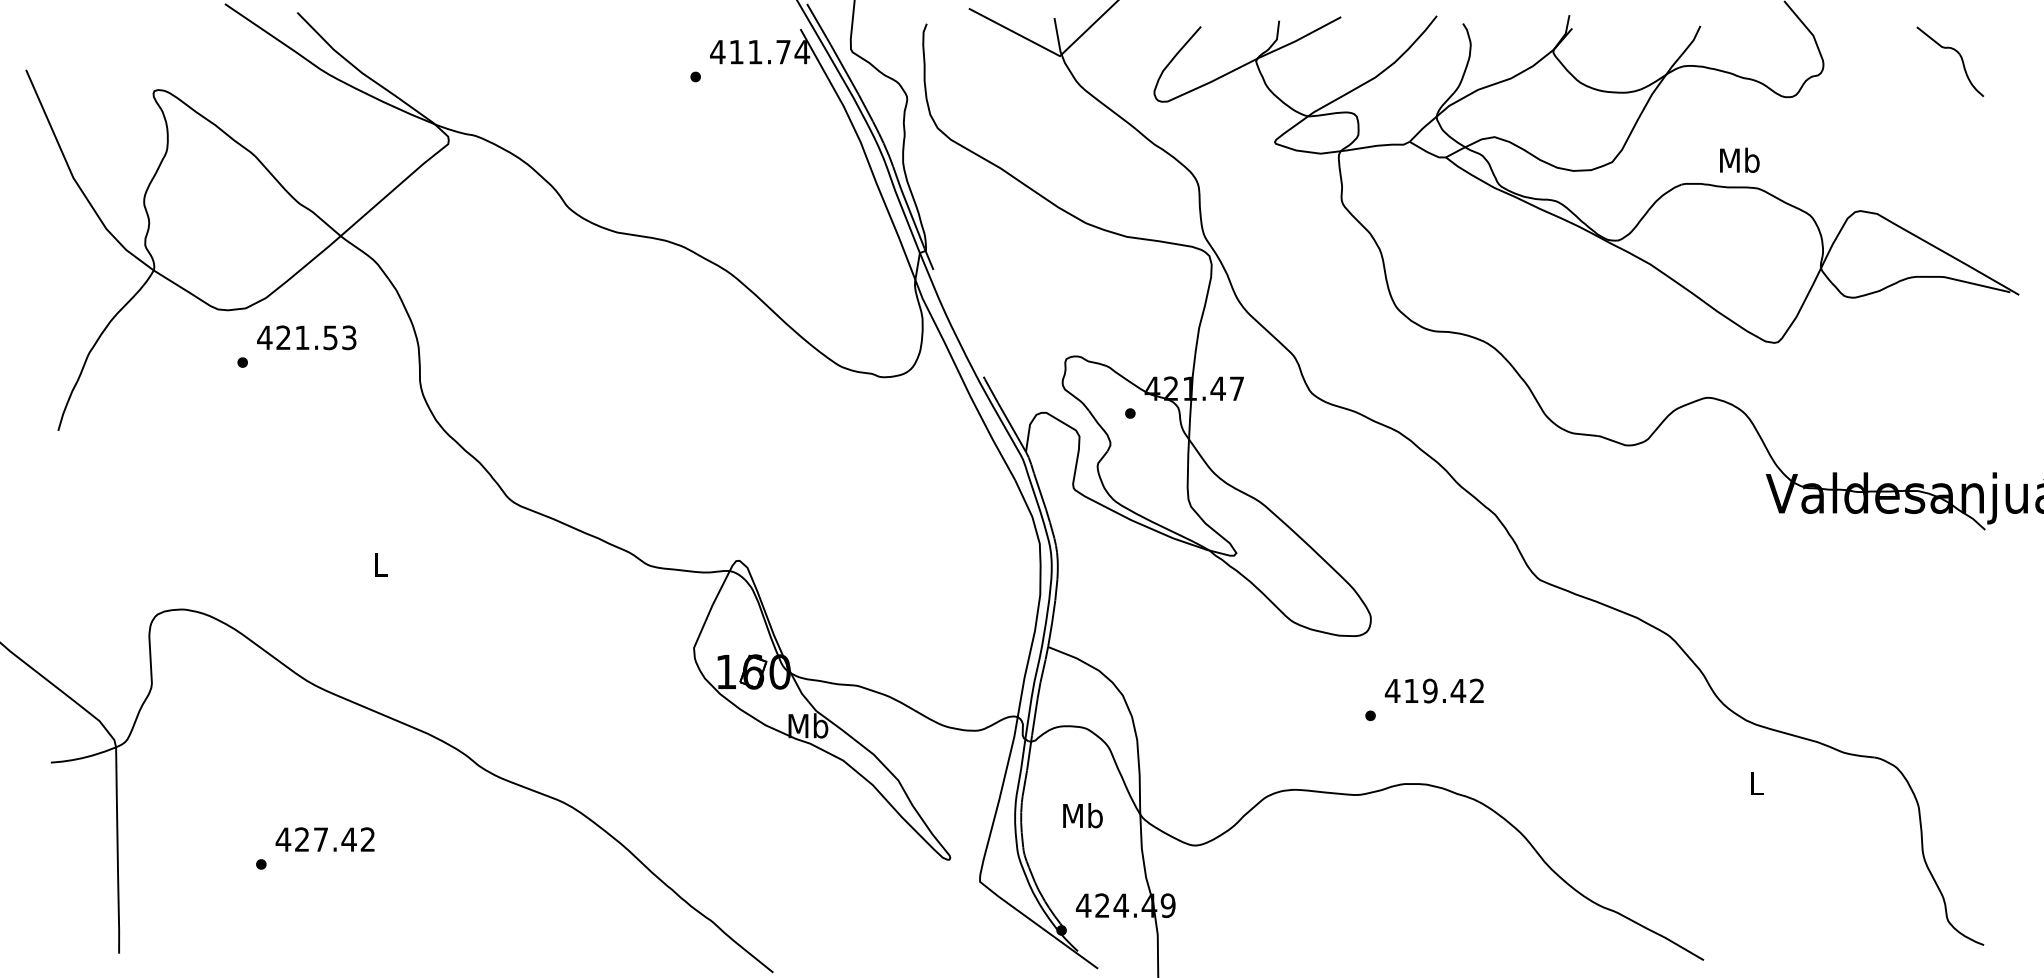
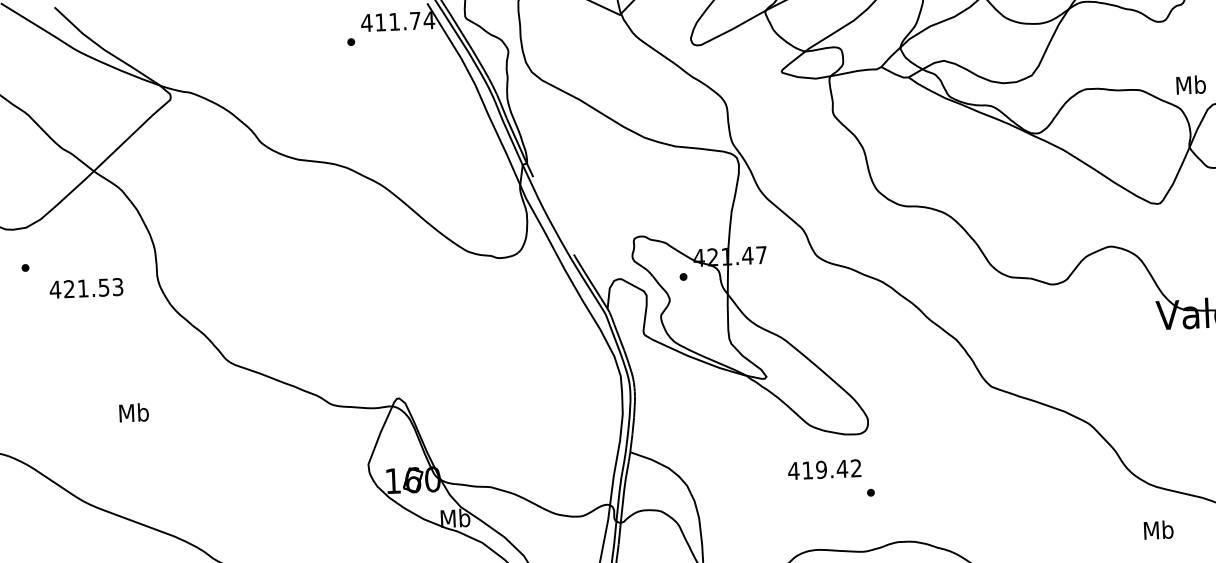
text: (1739, 159) -> (1190, 84), moved
text: (306, 337) -> (86, 288), moved
text: (380, 564) -> (133, 412), L -> Mb
text: (1433, 690) -> (823, 469), moved
text: (1756, 782) -> (1158, 529), L -> Mb

